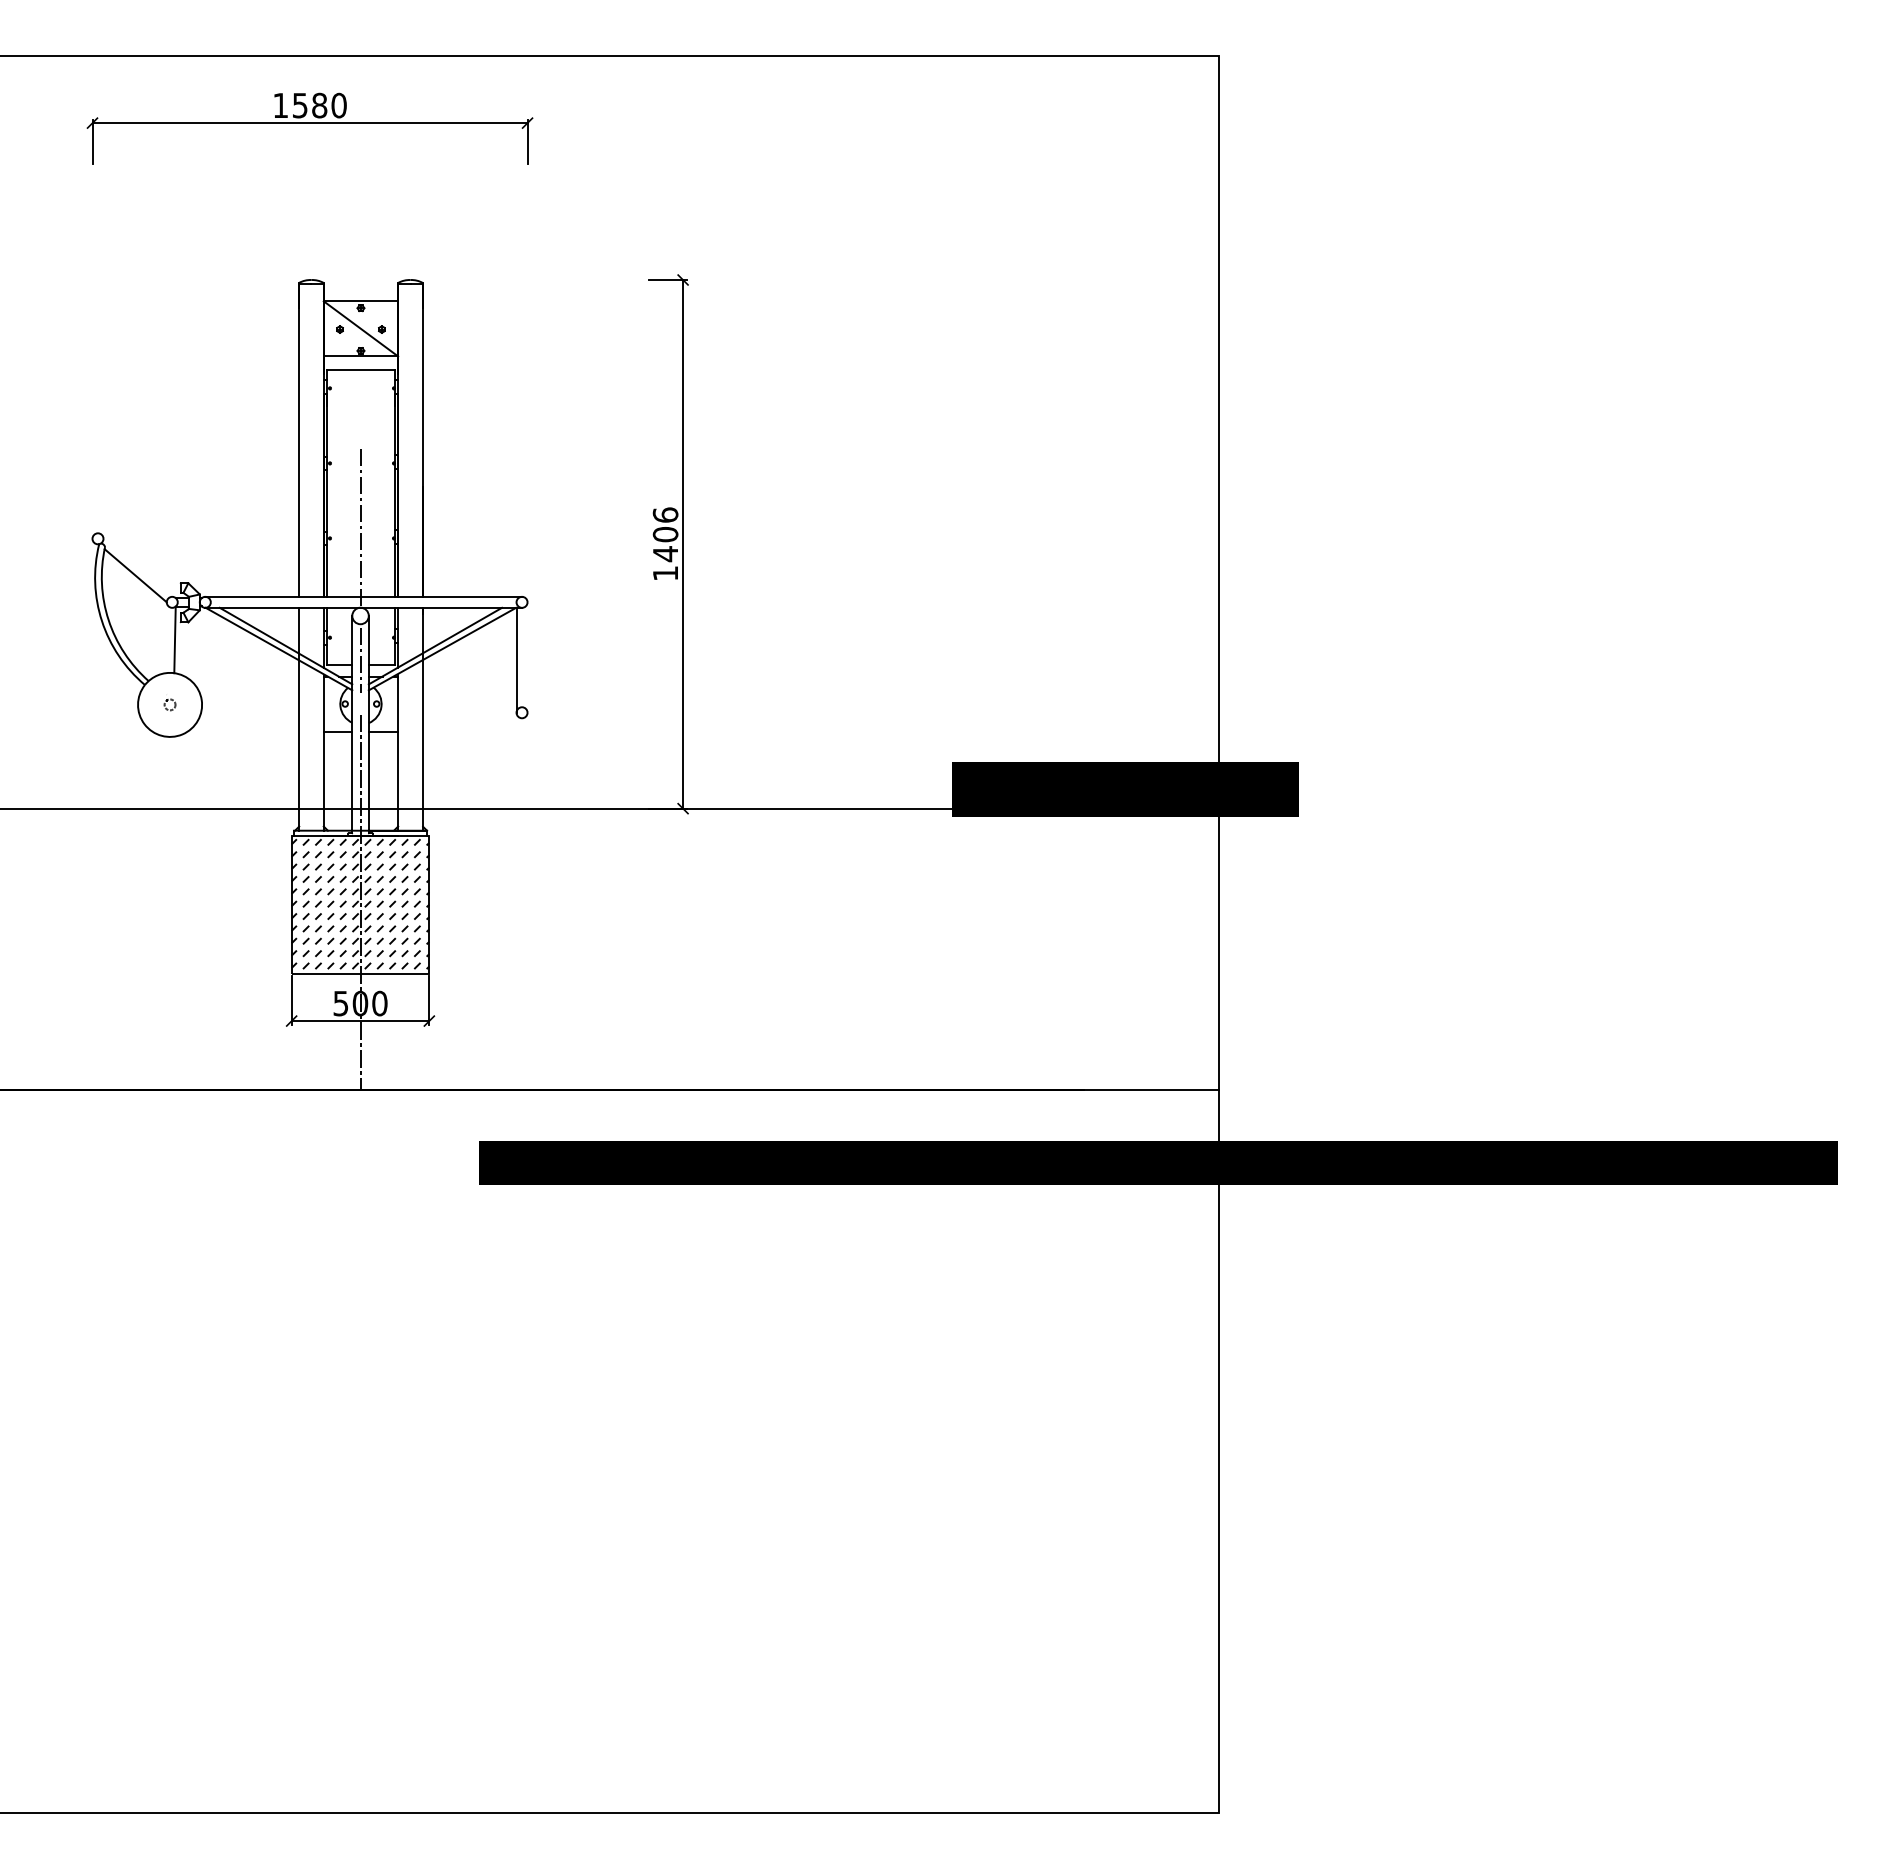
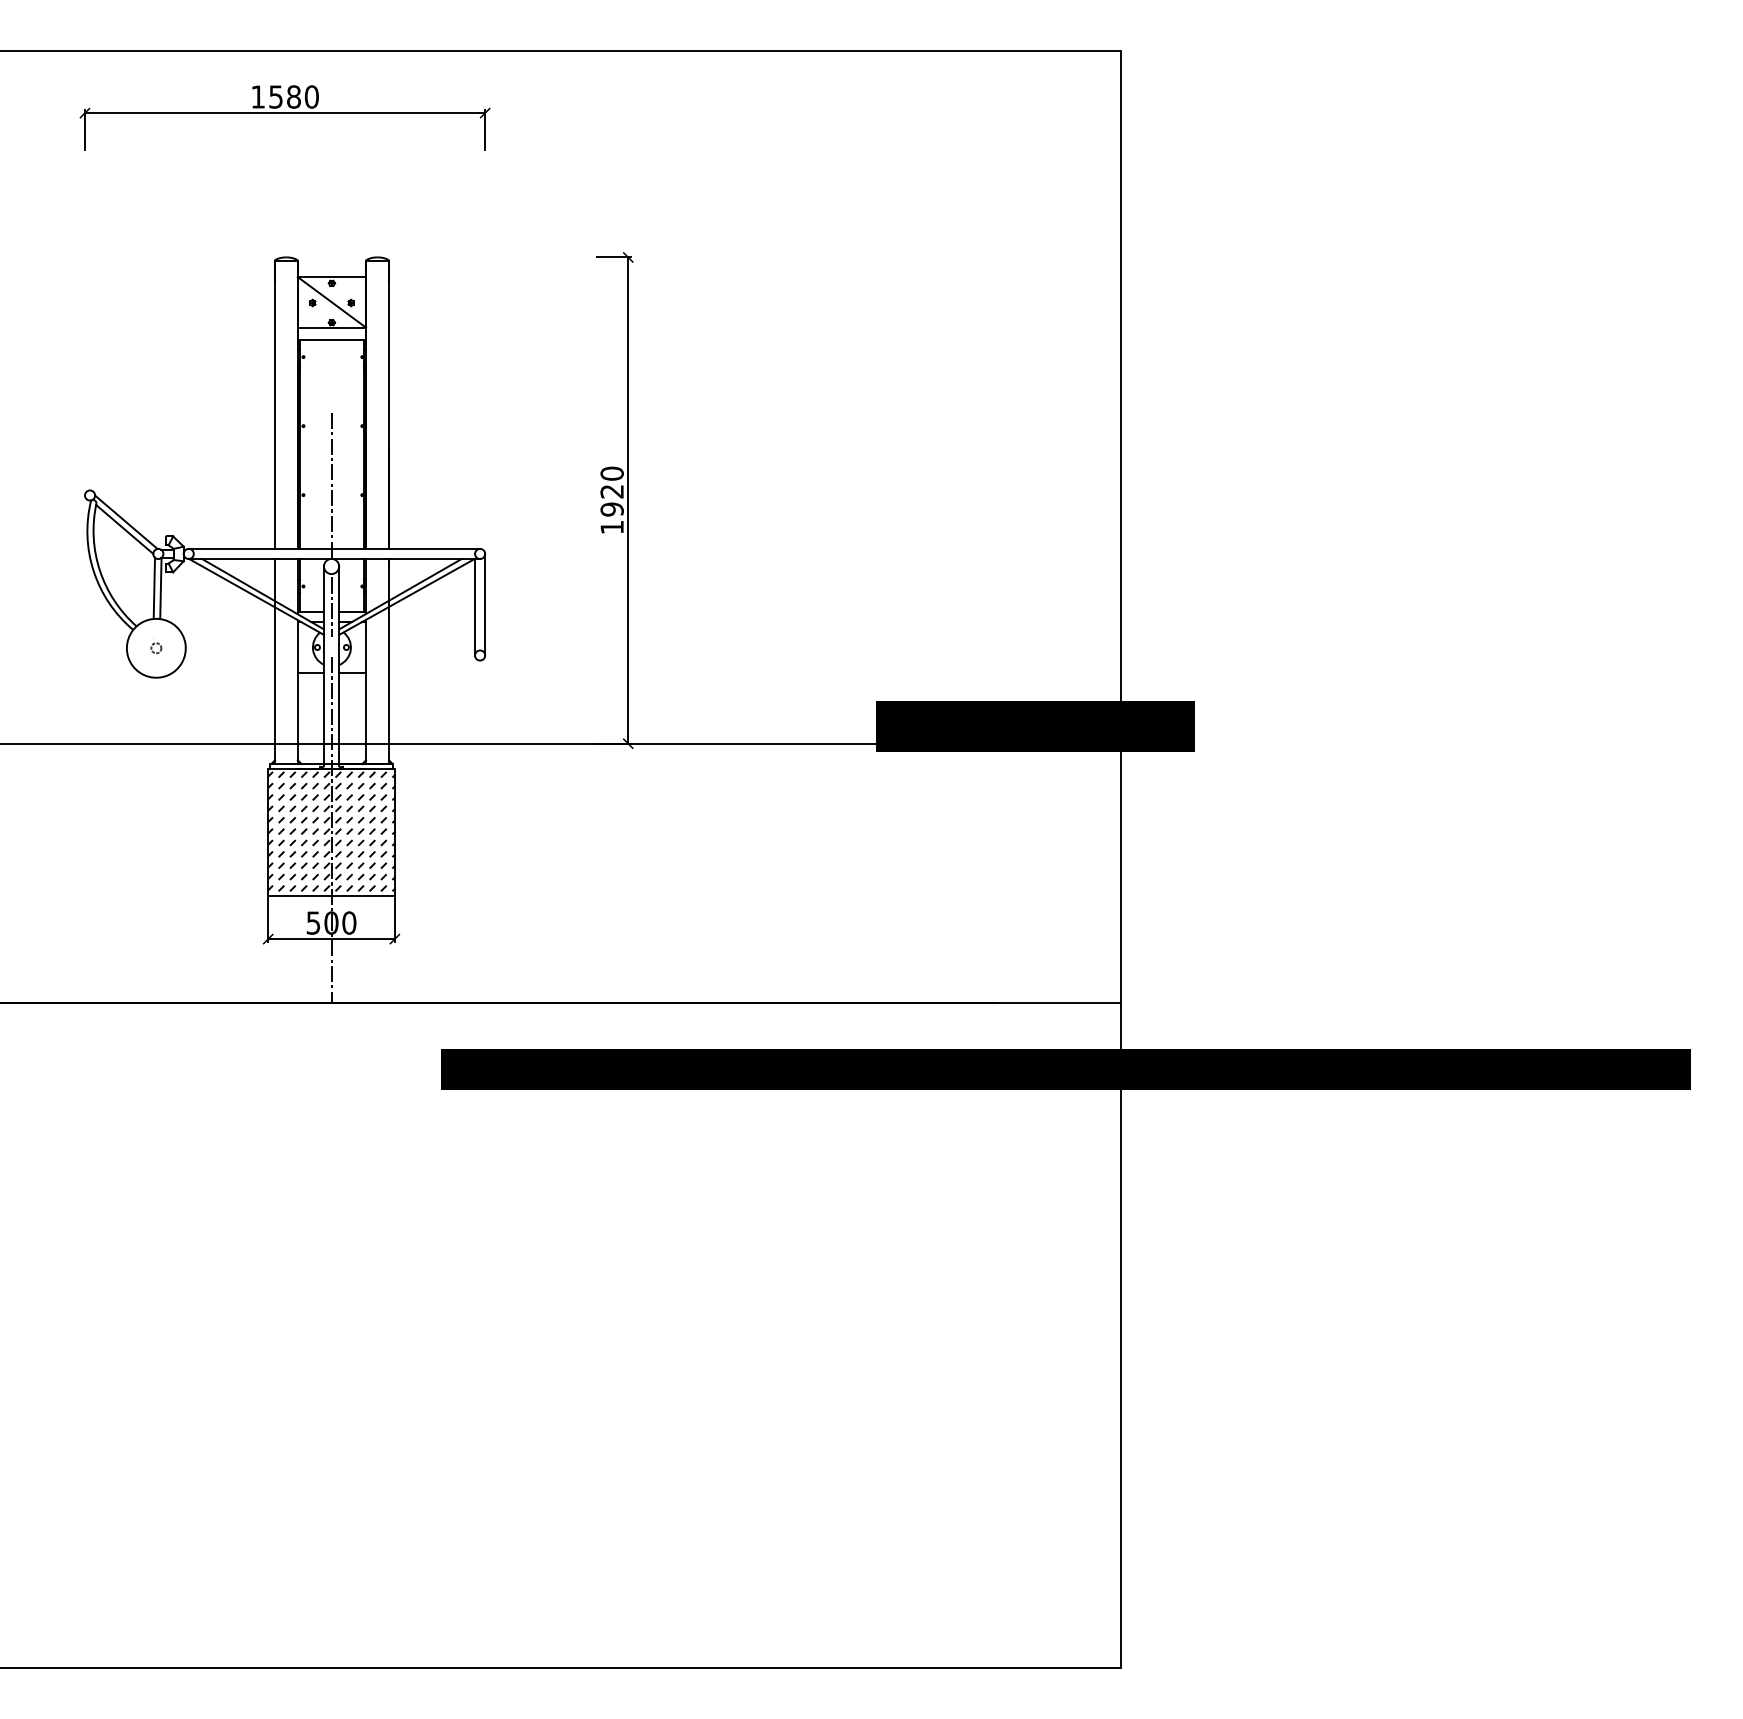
text: (665, 534) -> (612, 491), 1406 -> 1920
line: (137, 567) -> (126, 521), added
line: (167, 639) -> (153, 588), added
line: (527, 657) -> (485, 604), added

